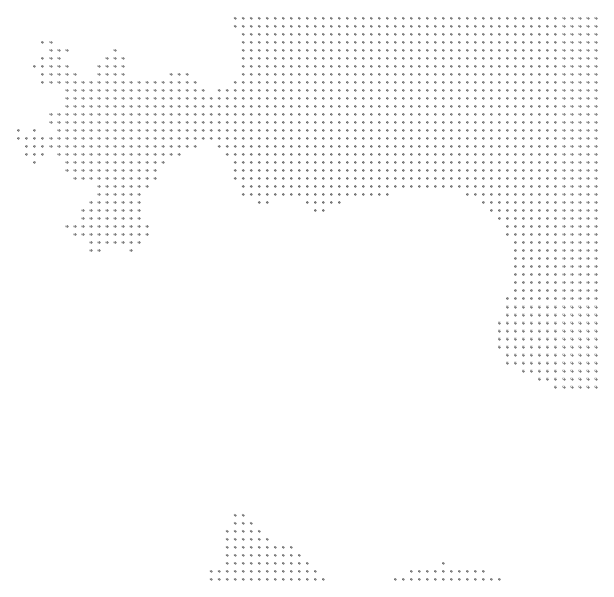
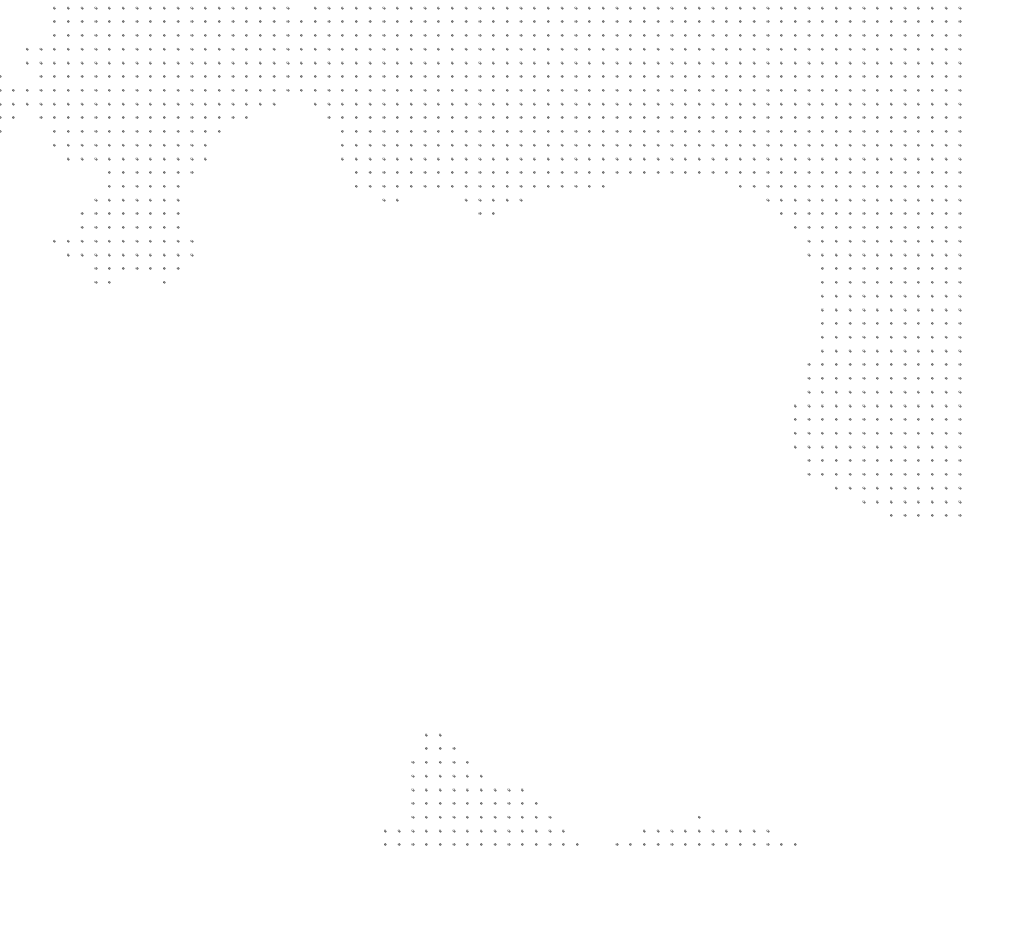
part: (267, 547) -> (482, 790), moved

